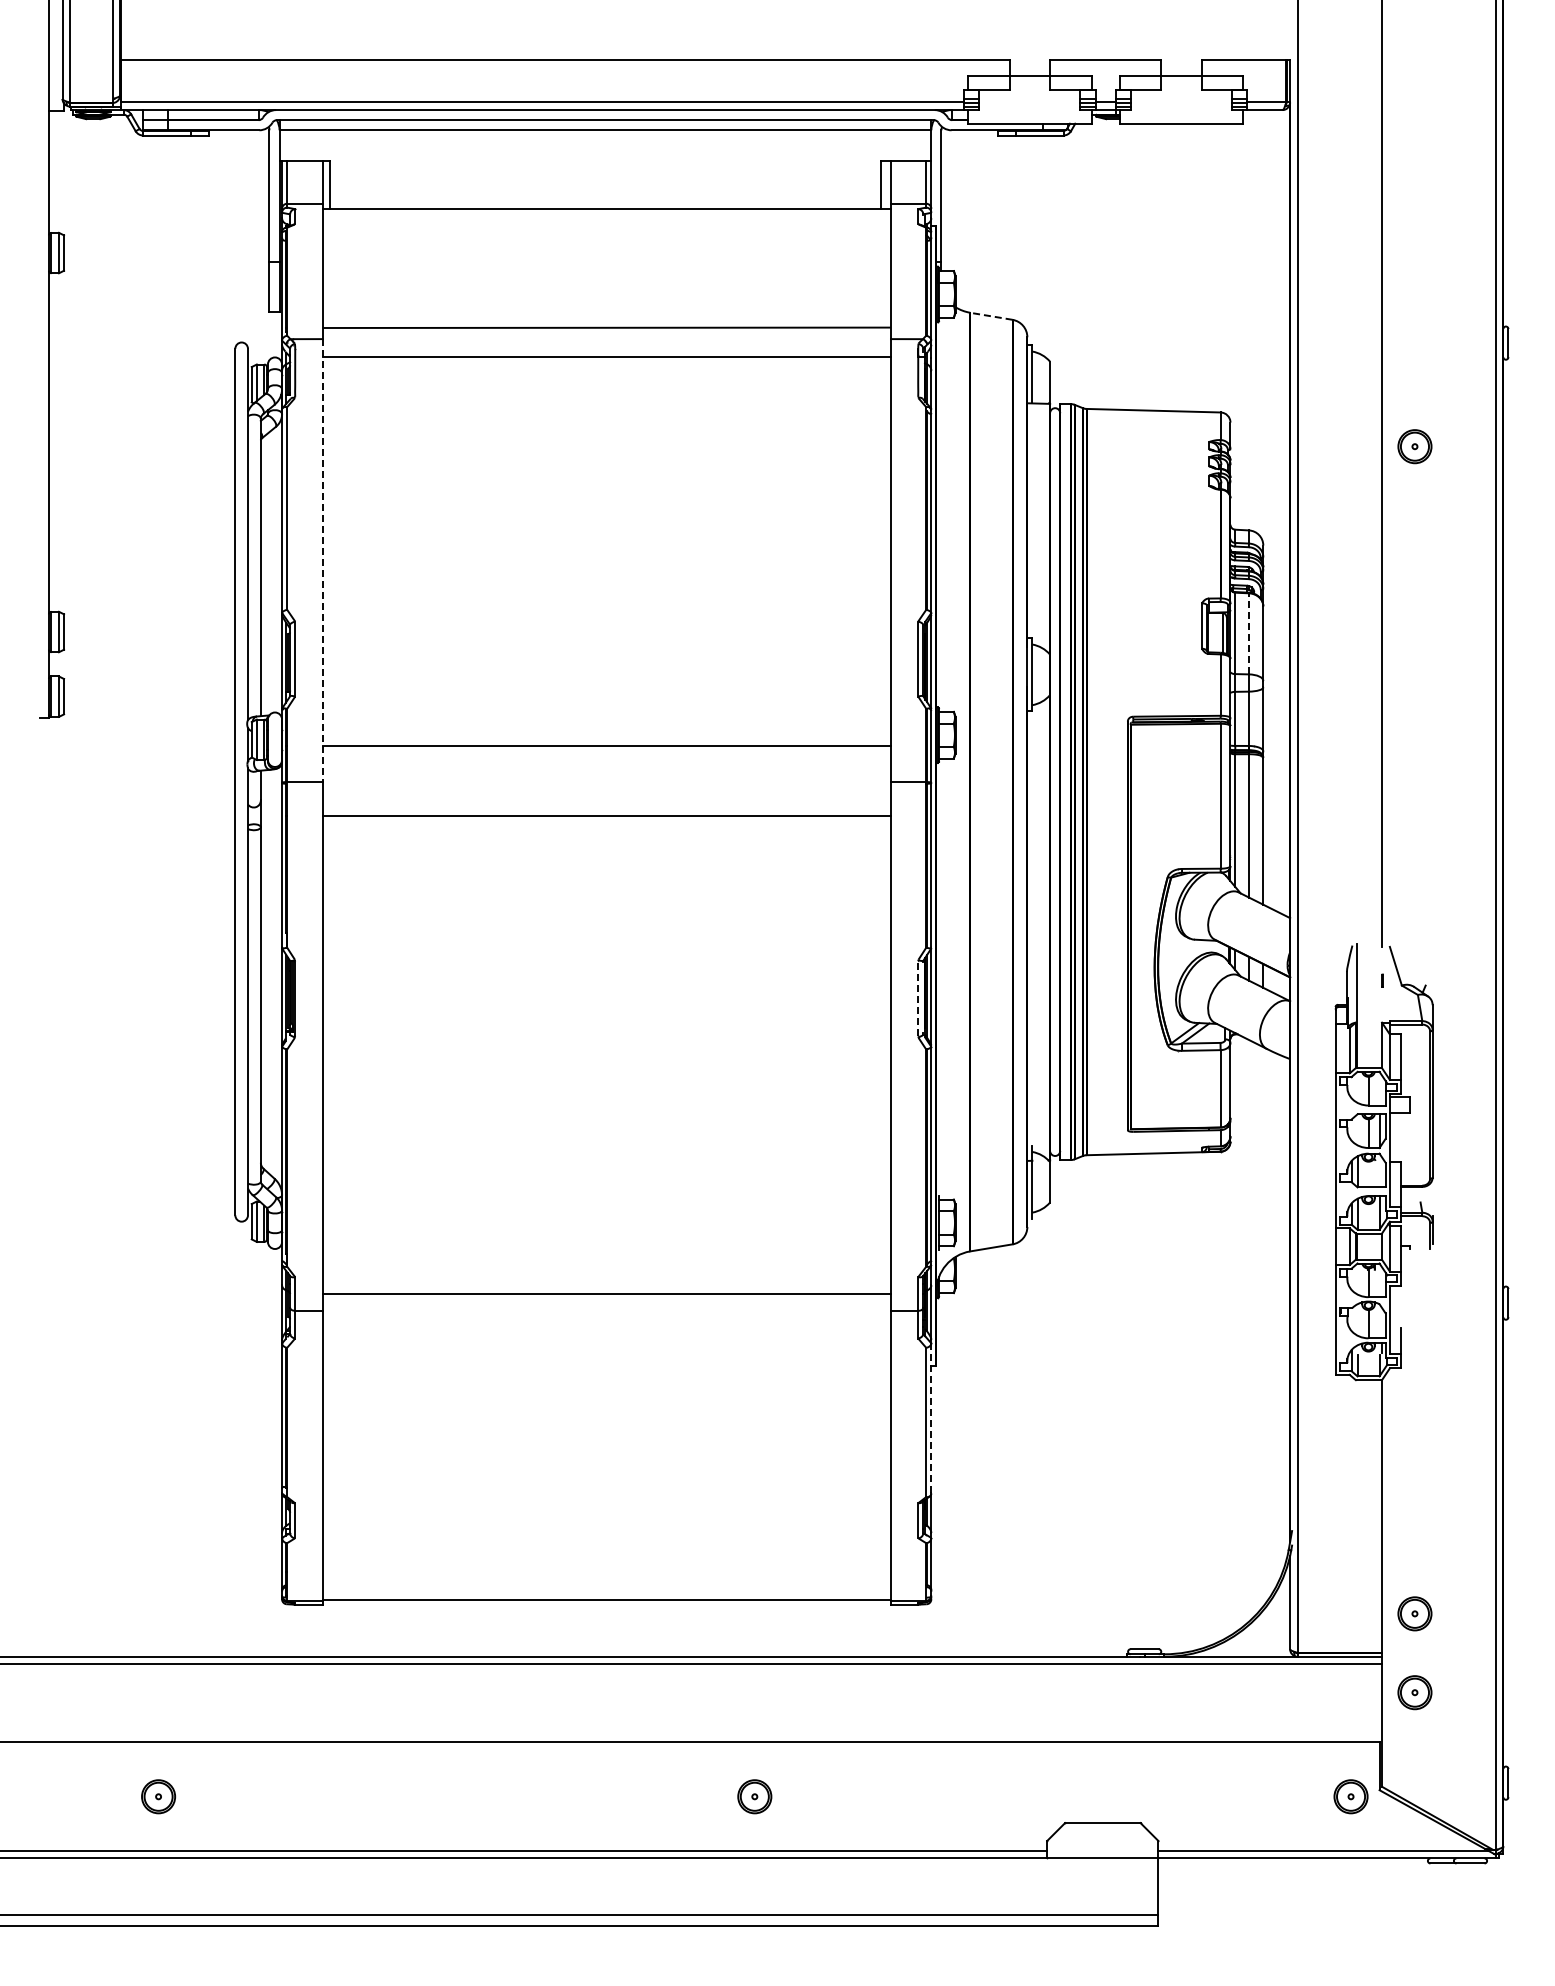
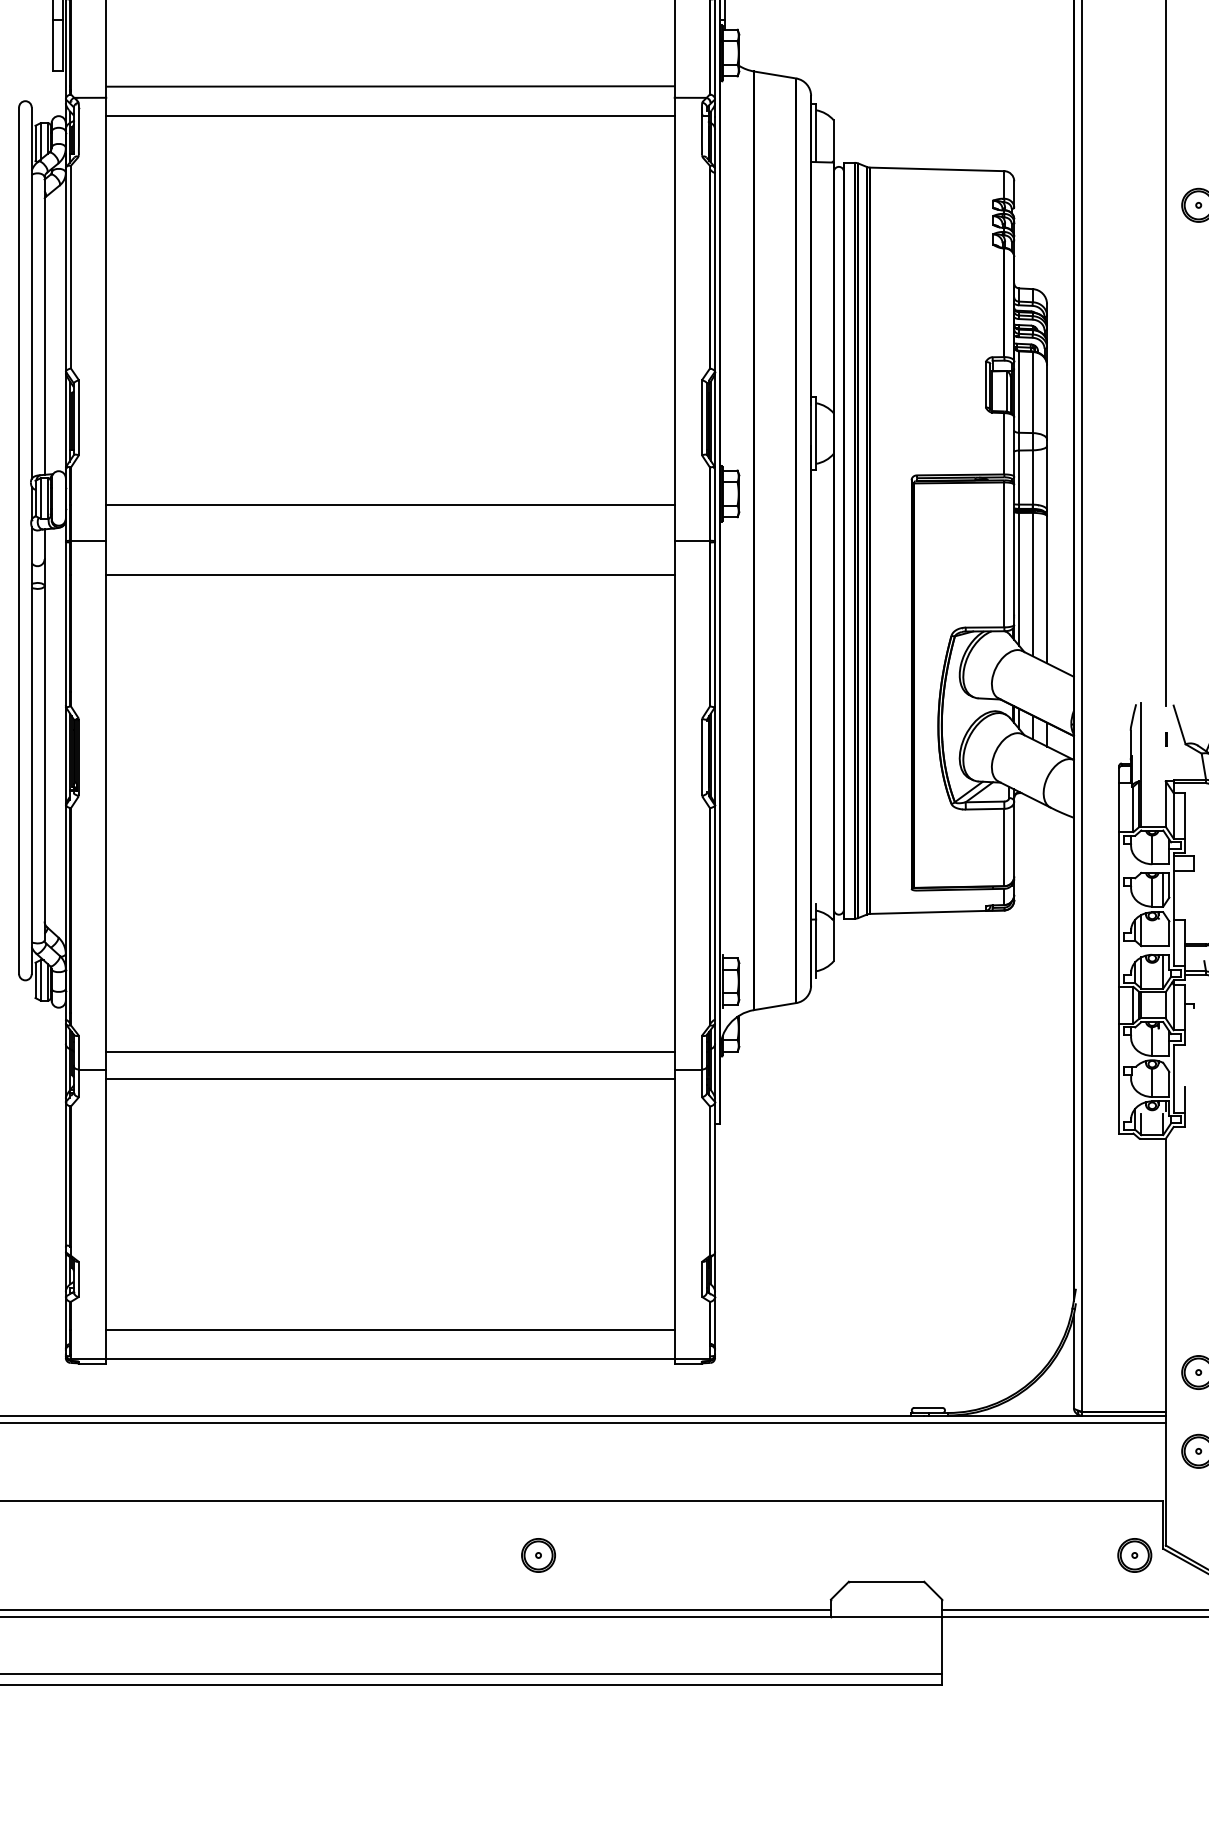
line: (990, 316) -> (774, 75), dashed -> solid
line: (322, 561) -> (106, 320), dashed -> solid
line: (1248, 633) -> (1032, 392), dashed -> solid
line: (918, 998) -> (702, 757), dashed -> solid
line: (606, 1320) -> (390, 1079), added
line: (931, 1418) -> (715, 1177), dashed -> solid
line: (606, 1571) -> (390, 1330), added

